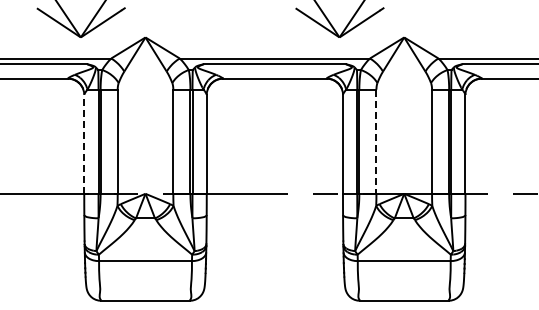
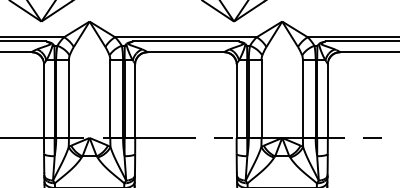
line: (376, 142) -> (261, 99), dashed -> solid
line: (84, 144) -> (44, 101), dashed -> solid

